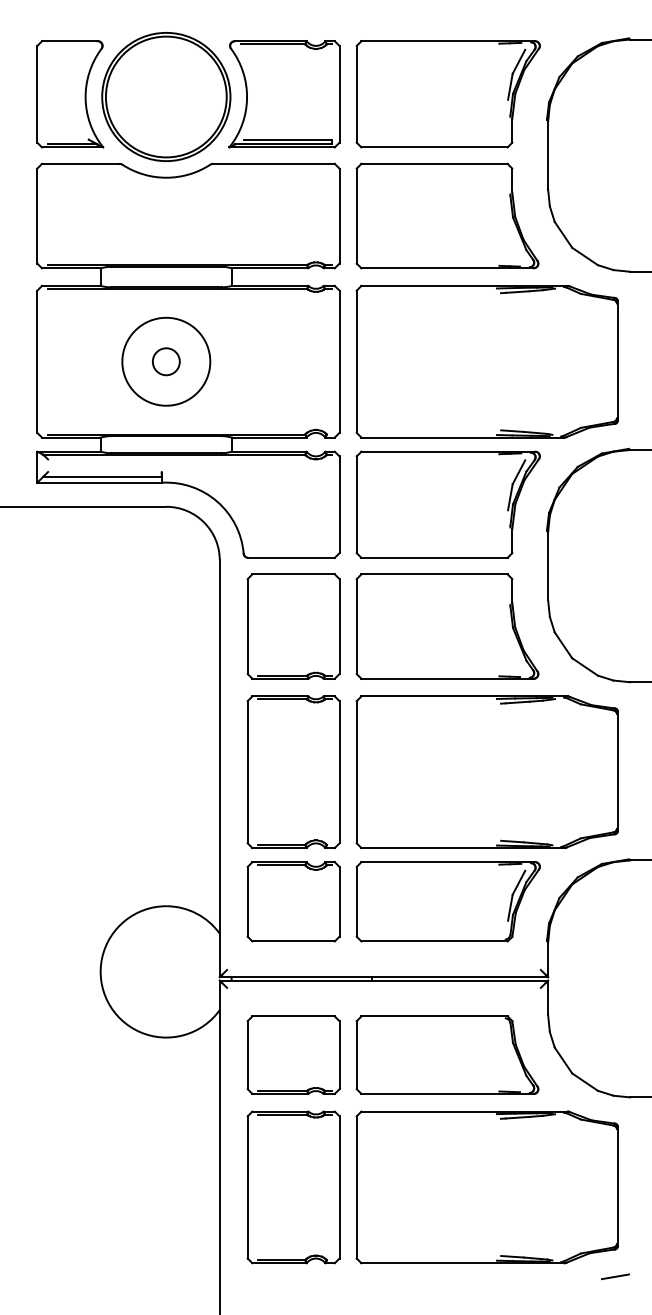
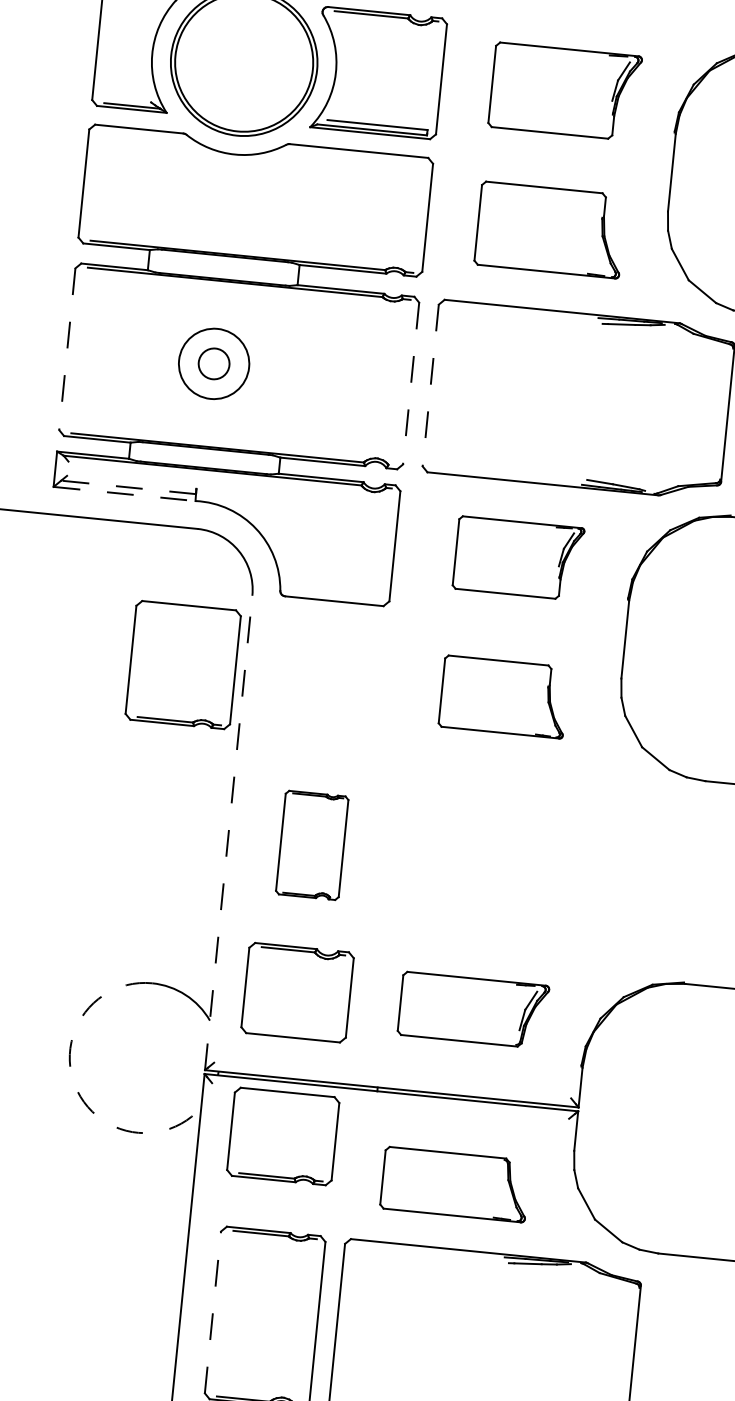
part: (447, 94) -> (564, 91), size x0.7
part: (447, 215) -> (550, 229), size x0.7
circle: (166, 361) -> (214, 363), size x0.7
line: (37, 362) -> (67, 350), solid -> dashed
line: (339, 362) -> (411, 384), solid -> dashed
line: (356, 362) -> (430, 386), solid -> dashed
line: (102, 476) -> (128, 487), solid -> dashed
line: (100, 482) -> (125, 493), solid -> dashed
part: (447, 504) -> (517, 558), size x0.6
part: (293, 626) -> (183, 664), moved
part: (447, 626) -> (503, 697), size x0.6
line: (219, 768) -> (228, 832), solid -> dashed
part: (293, 772) -> (312, 845), size x0.6
part: (486, 772) -> (531, 867), removed
part: (447, 901) -> (472, 1009), size x0.7
arc: (107, 1001) -> (74, 1085), solid -> dashed
part: (293, 1054) -> (283, 1135), moved
part: (447, 1054) -> (455, 1183), size x0.7
line: (247, 1186) -> (212, 1311), solid -> dashed

